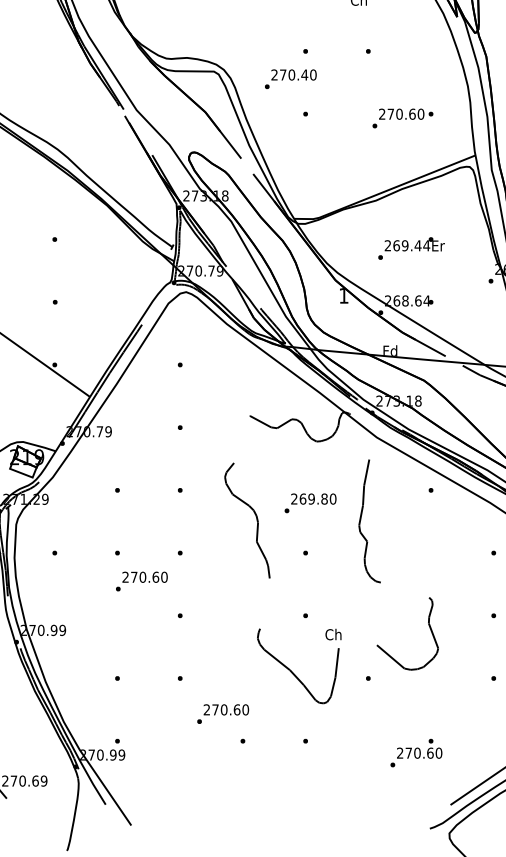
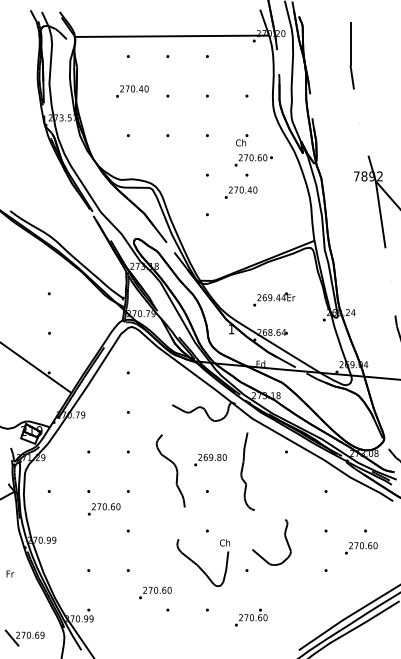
text: (289, 78) -> (240, 192), moved
text: (402, 118) -> (253, 160), moved
text: (416, 752) -> (251, 617), moved

